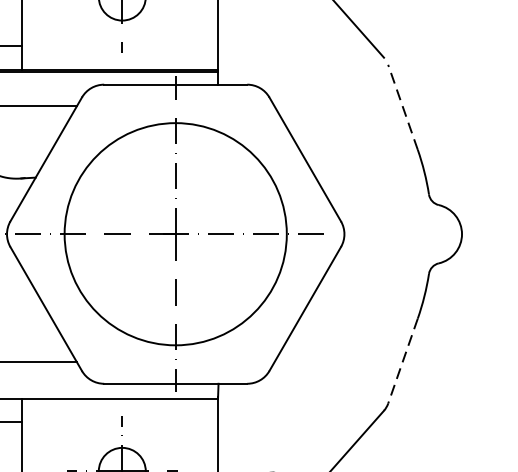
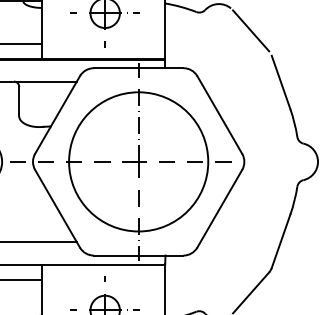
line: (402, 105) -> (280, 81), dashed -> solid
line: (402, 361) -> (280, 241), dashed -> solid

